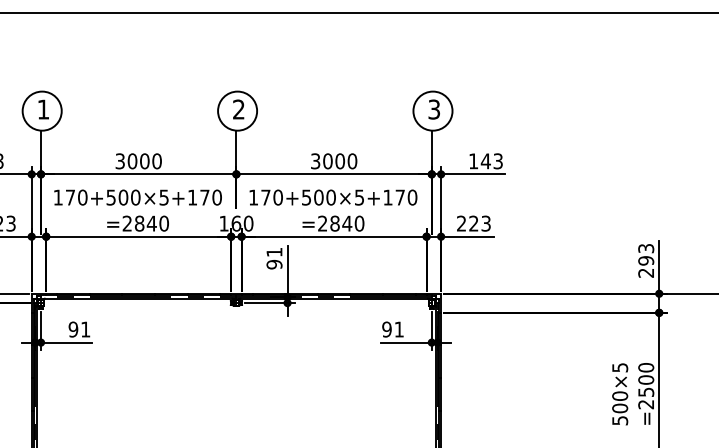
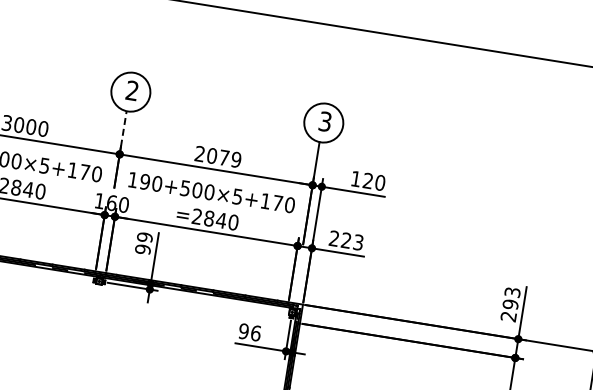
line: (236, 148) -> (123, 128), solid -> dashed
text: (334, 161) -> (218, 157), 3000 -> 2079
text: (491, 161) -> (373, 182), 143 -> 120
text: (265, 197) -> (144, 181), 170+500×5+170 -> 190+500×5+170
text: (274, 252) -> (144, 237), 91 -> 99
text: (399, 329) -> (256, 333), 91 -> 96

